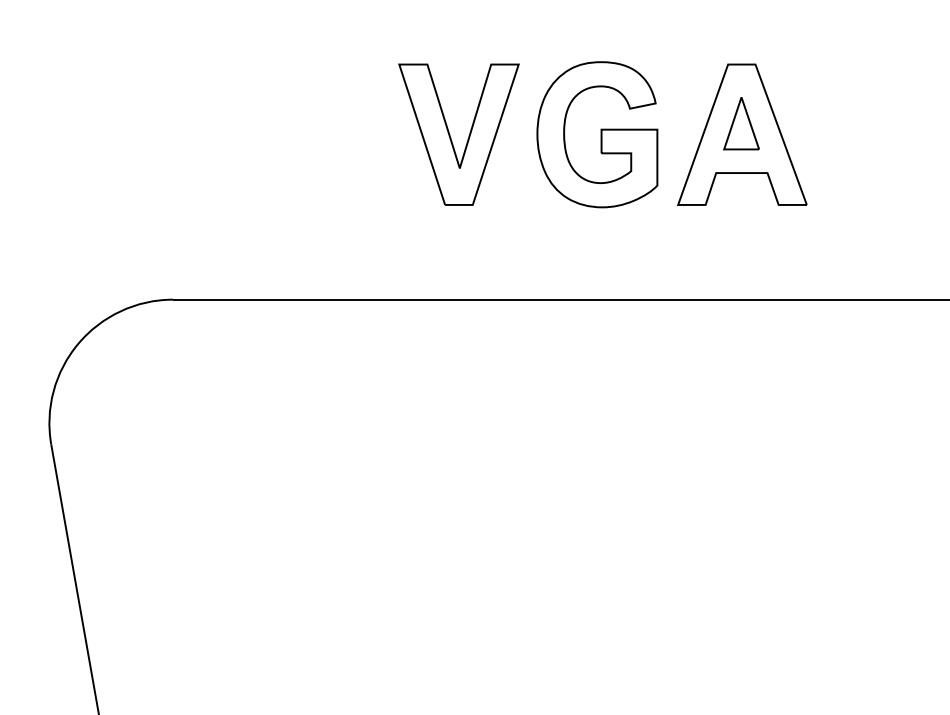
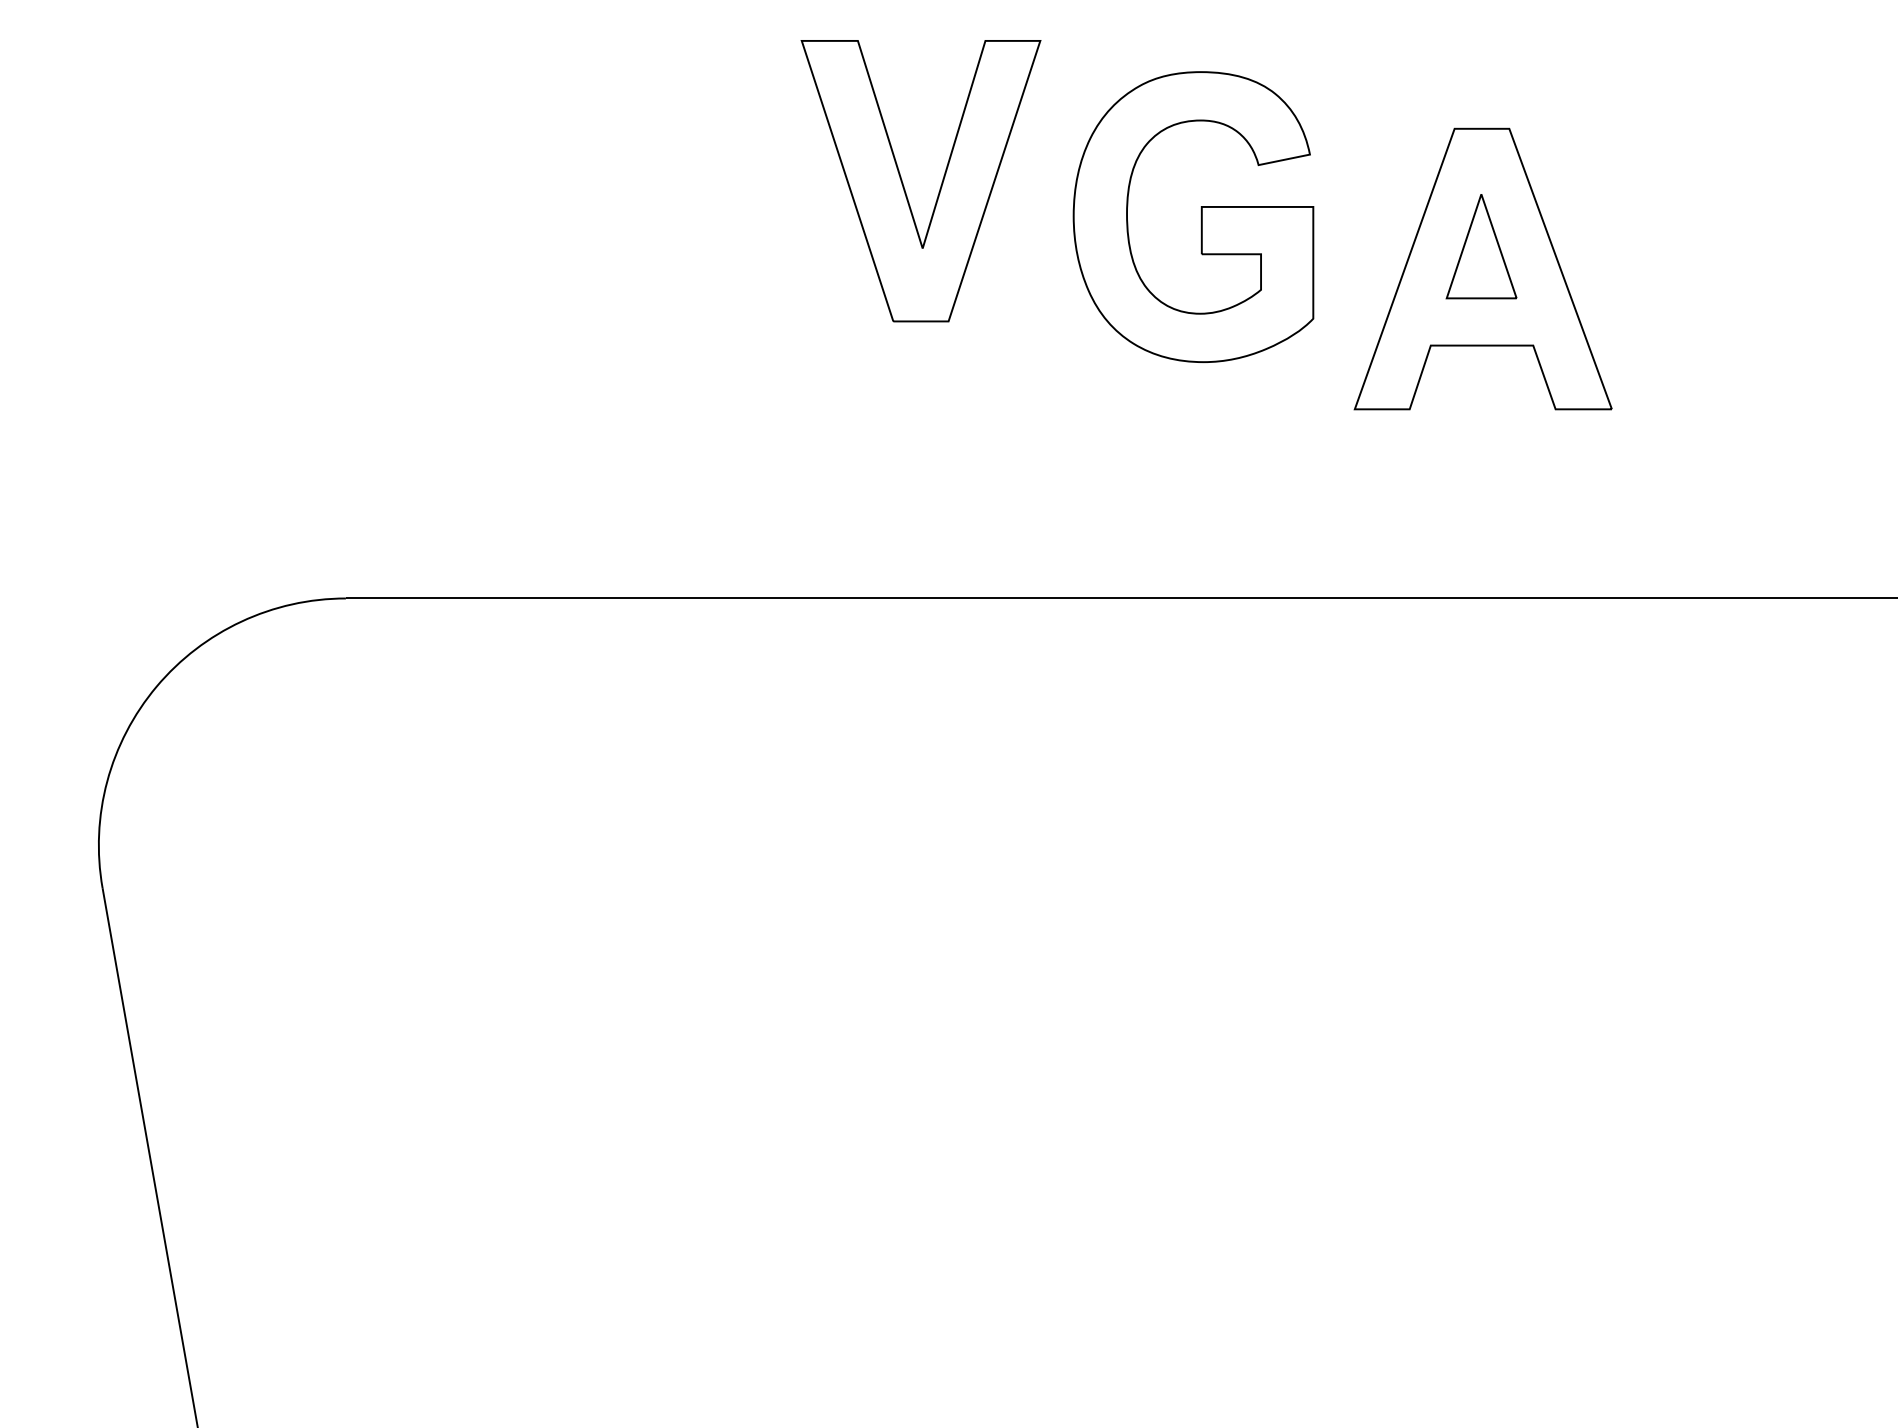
part: (597, 134) -> (1193, 216), moved
part: (451, 137) -> (906, 186), moved

